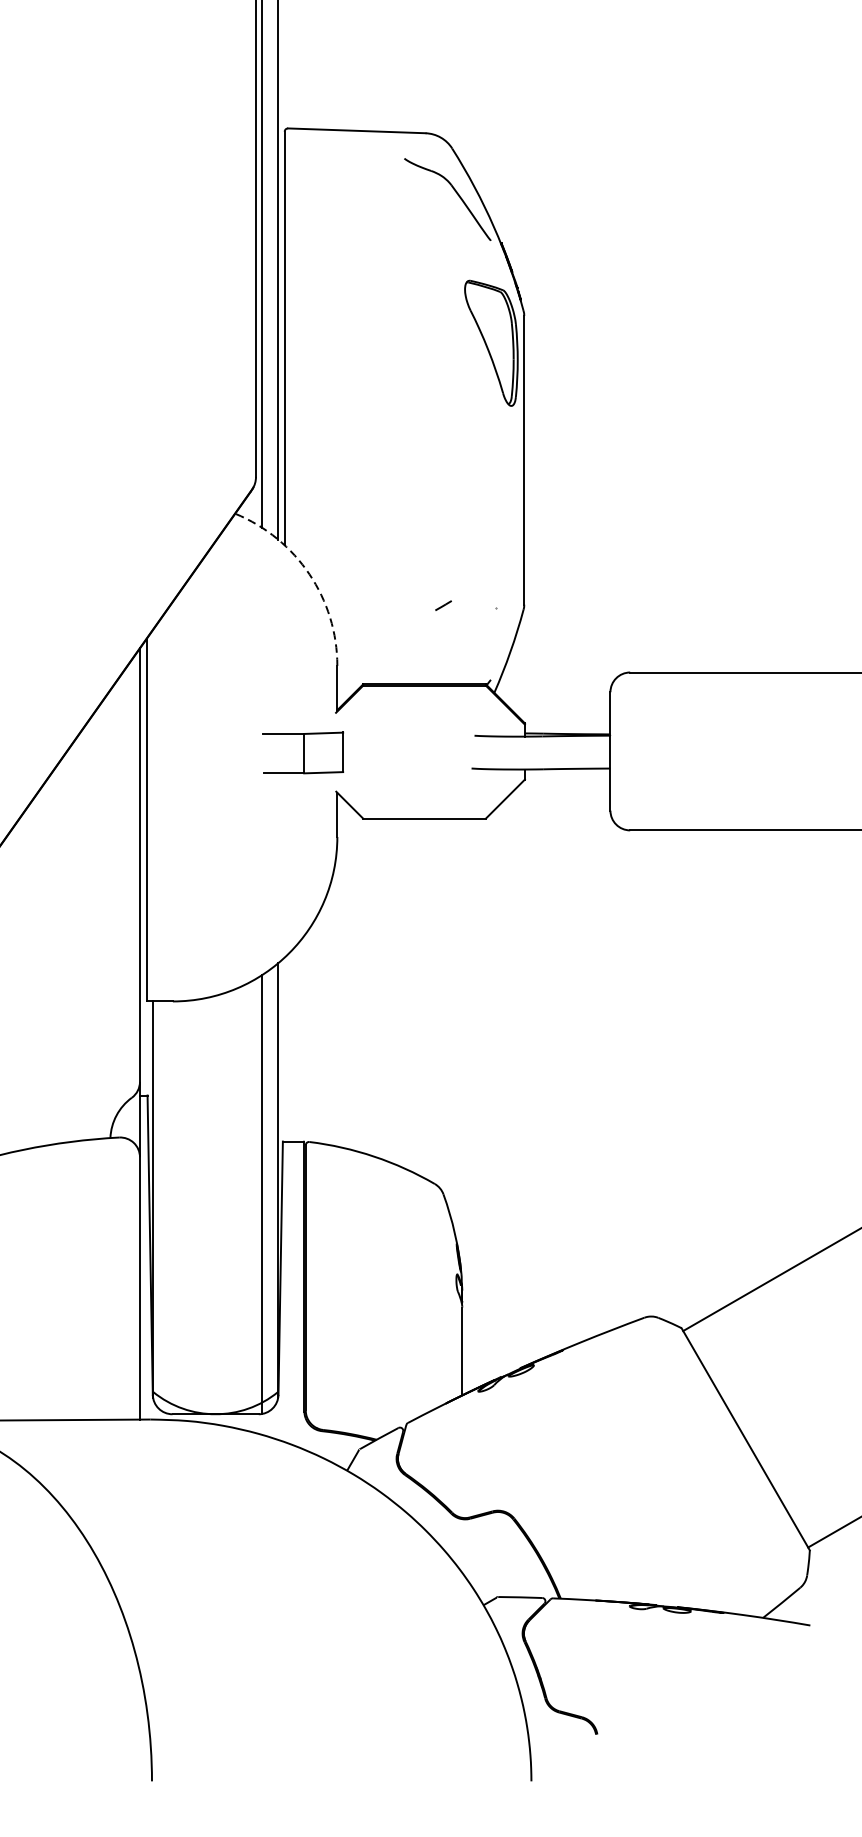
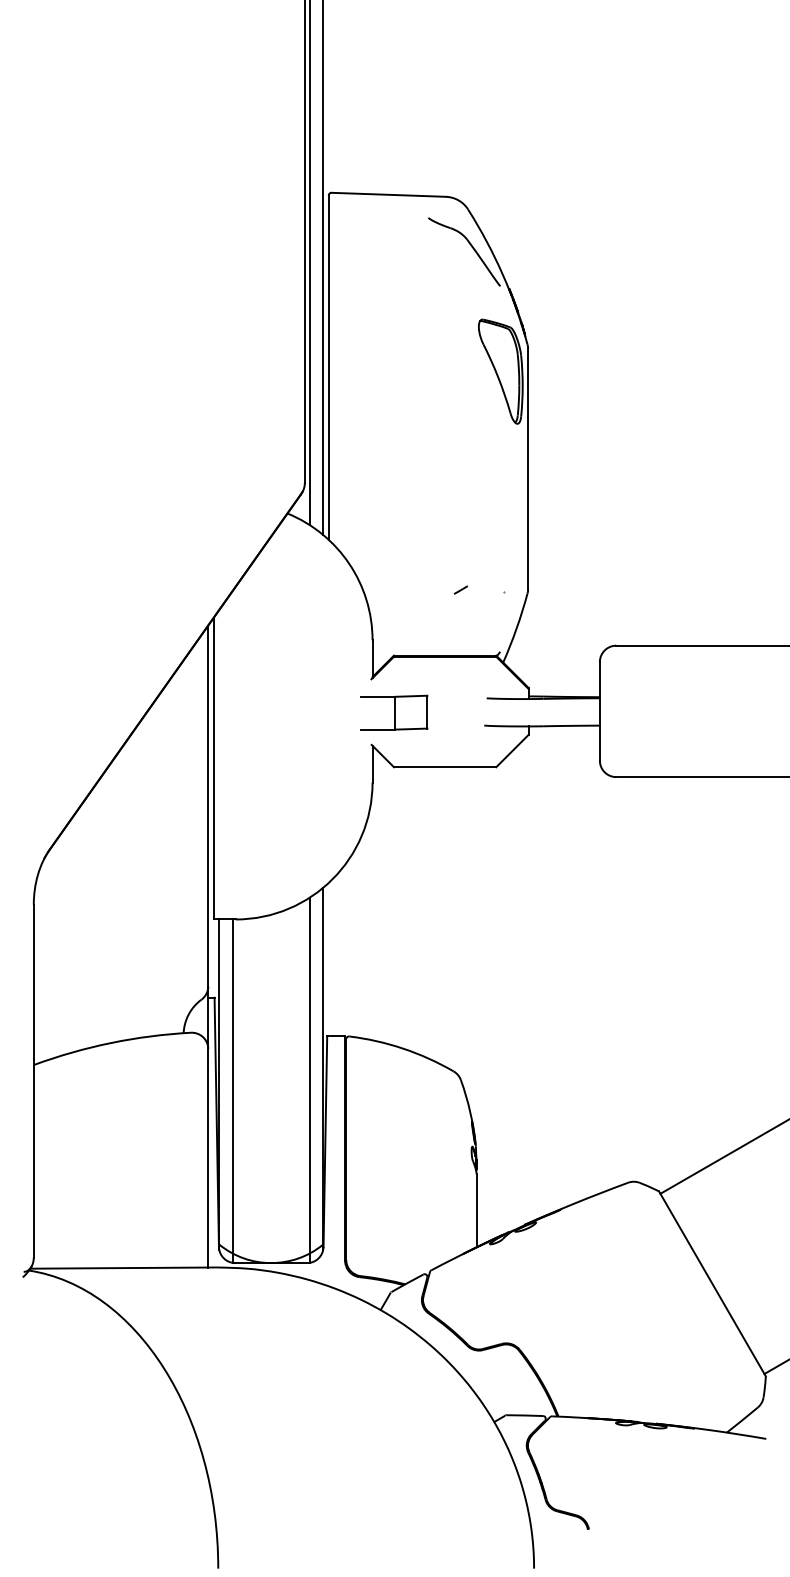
arc: (309, 573) -> (349, 563), dashed -> solid
part: (303, 752) -> (394, 712), moved
line: (169, 1206) -> (232, 1090), added

